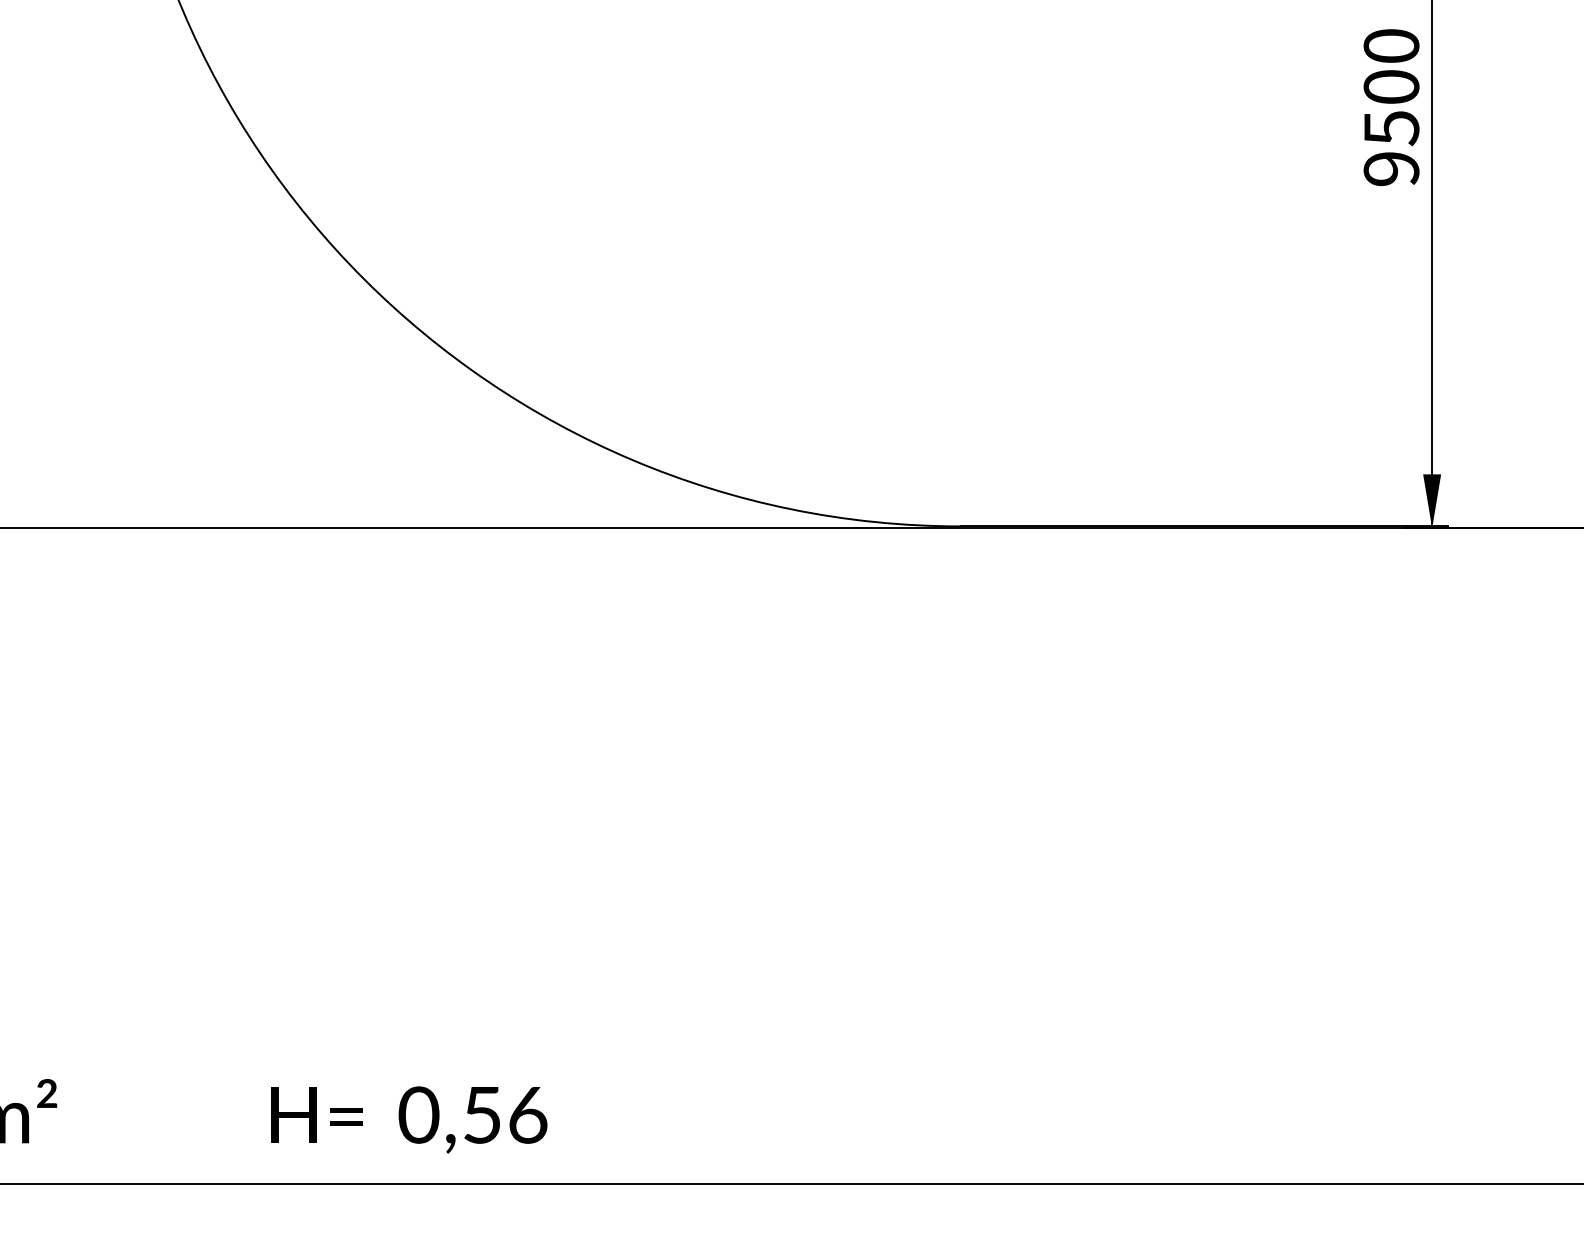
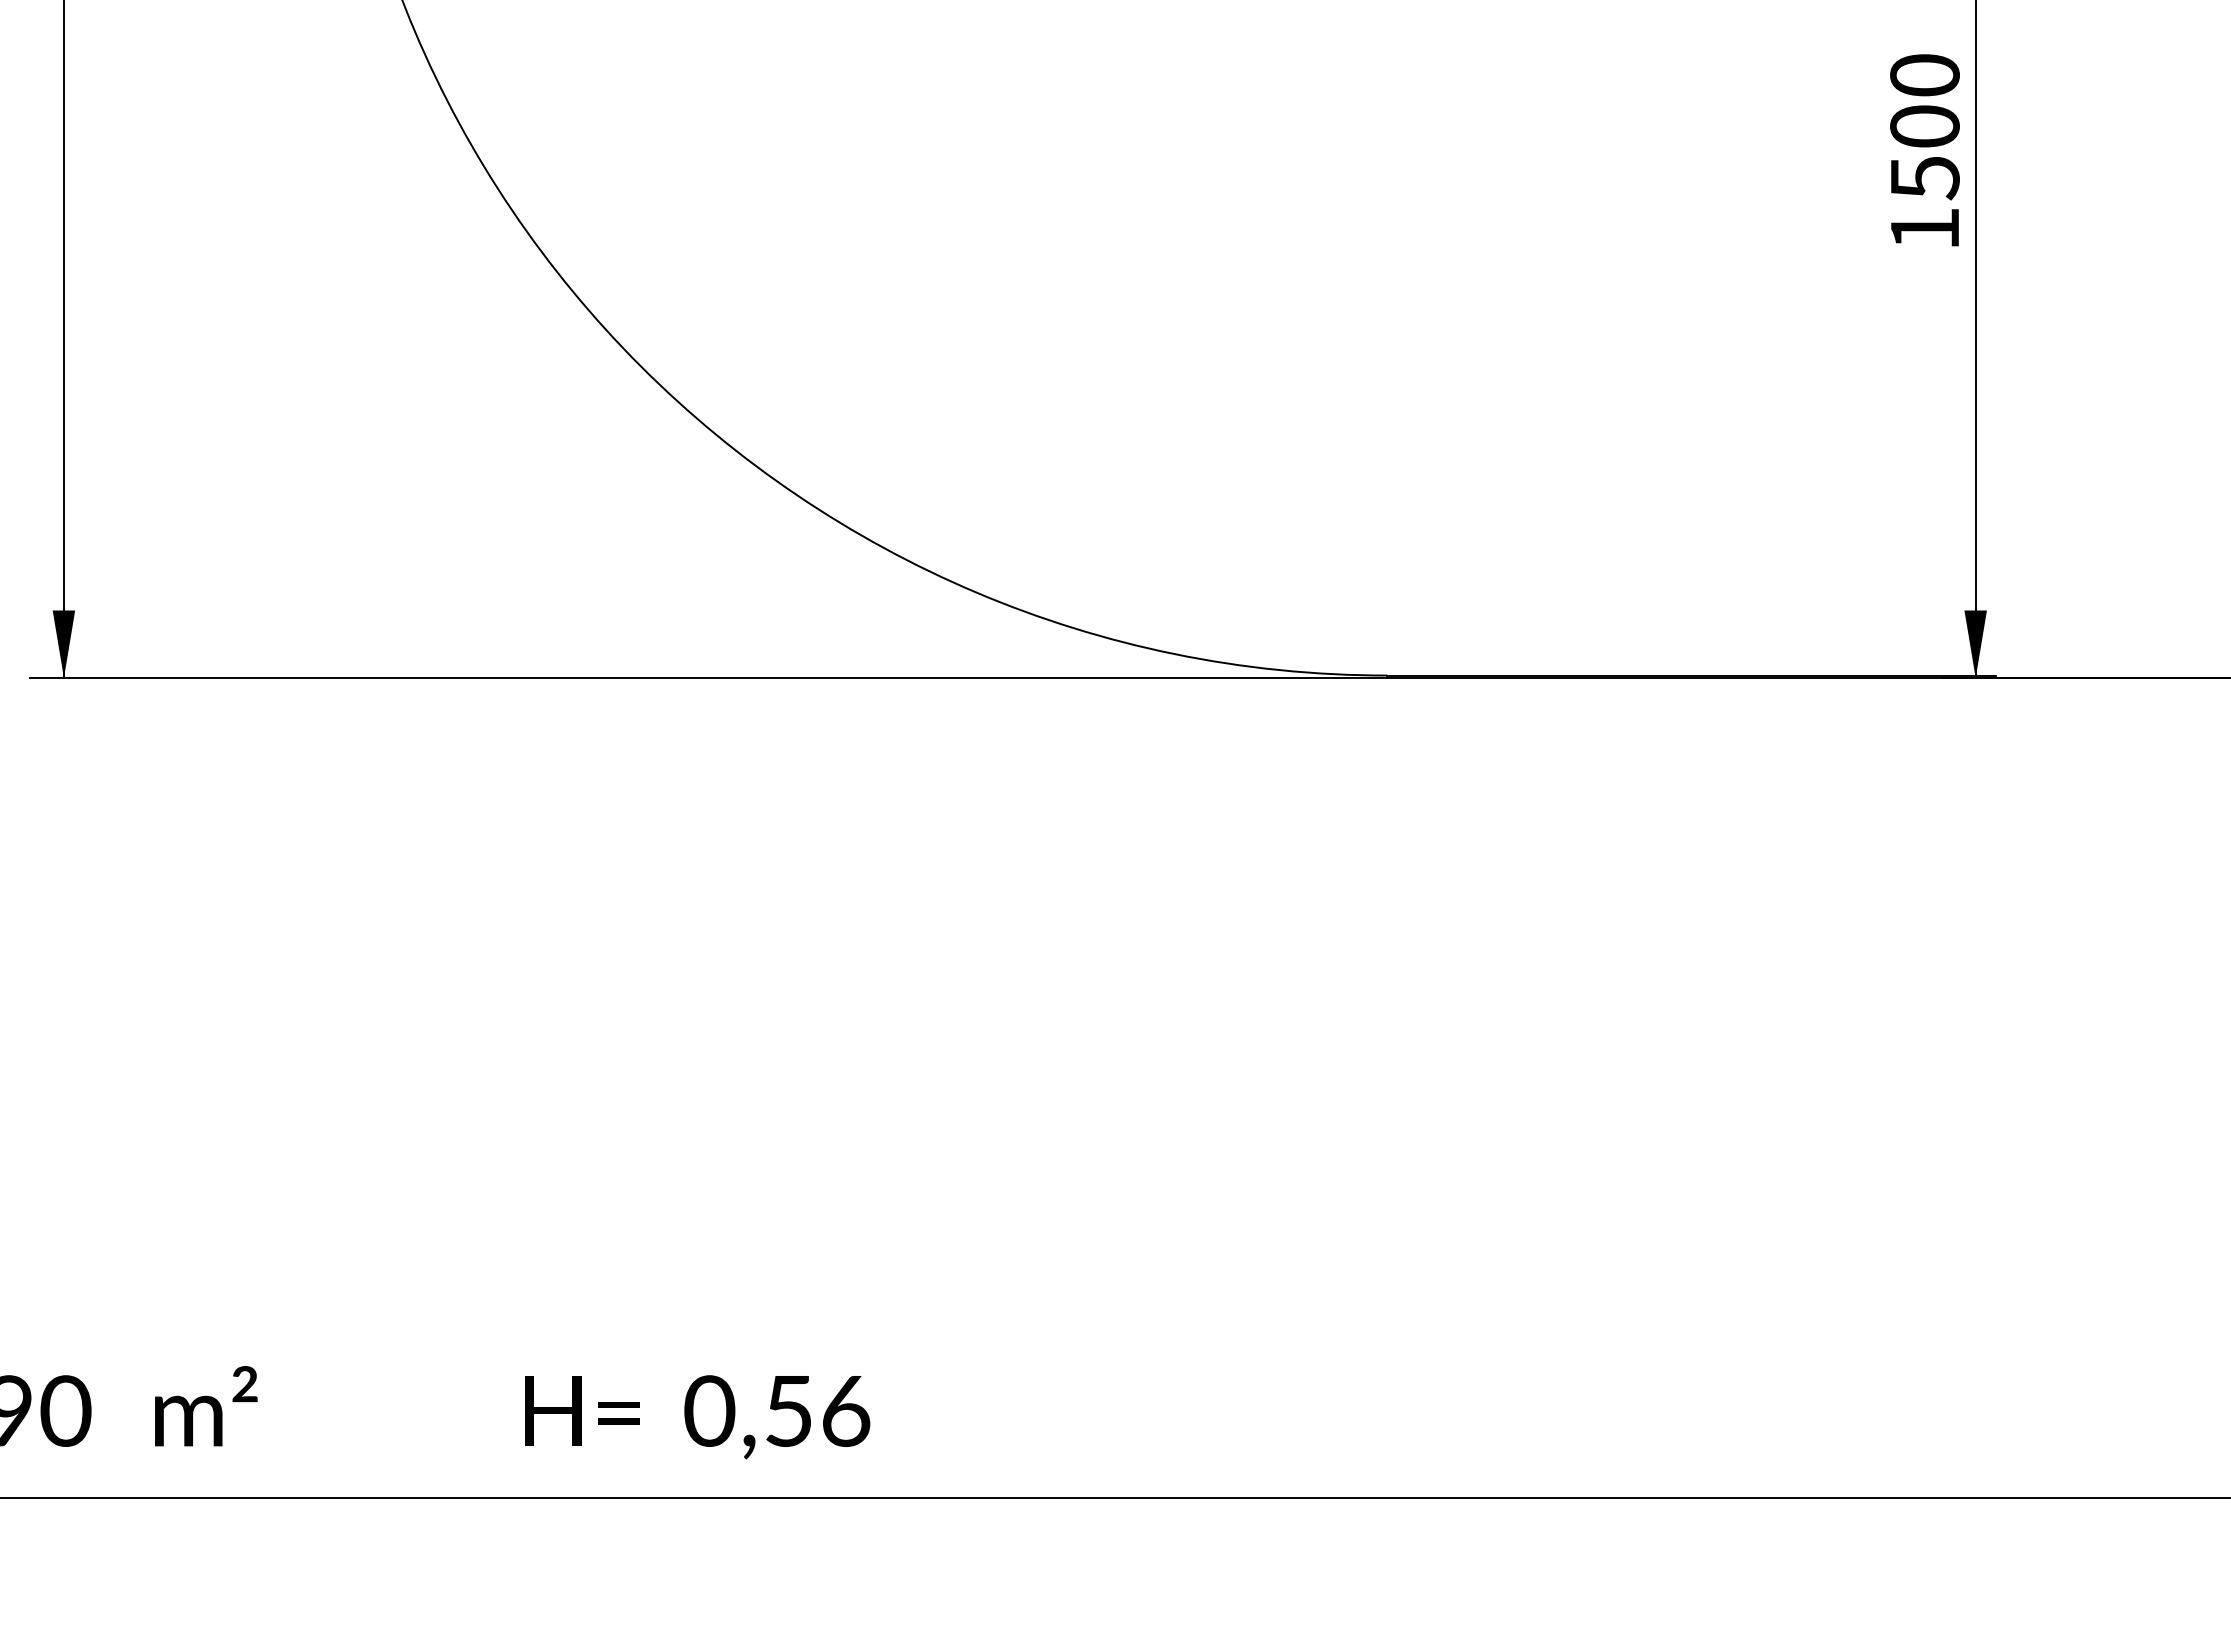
text: (1391, 169) -> (1924, 229), 9500 -> 1500

